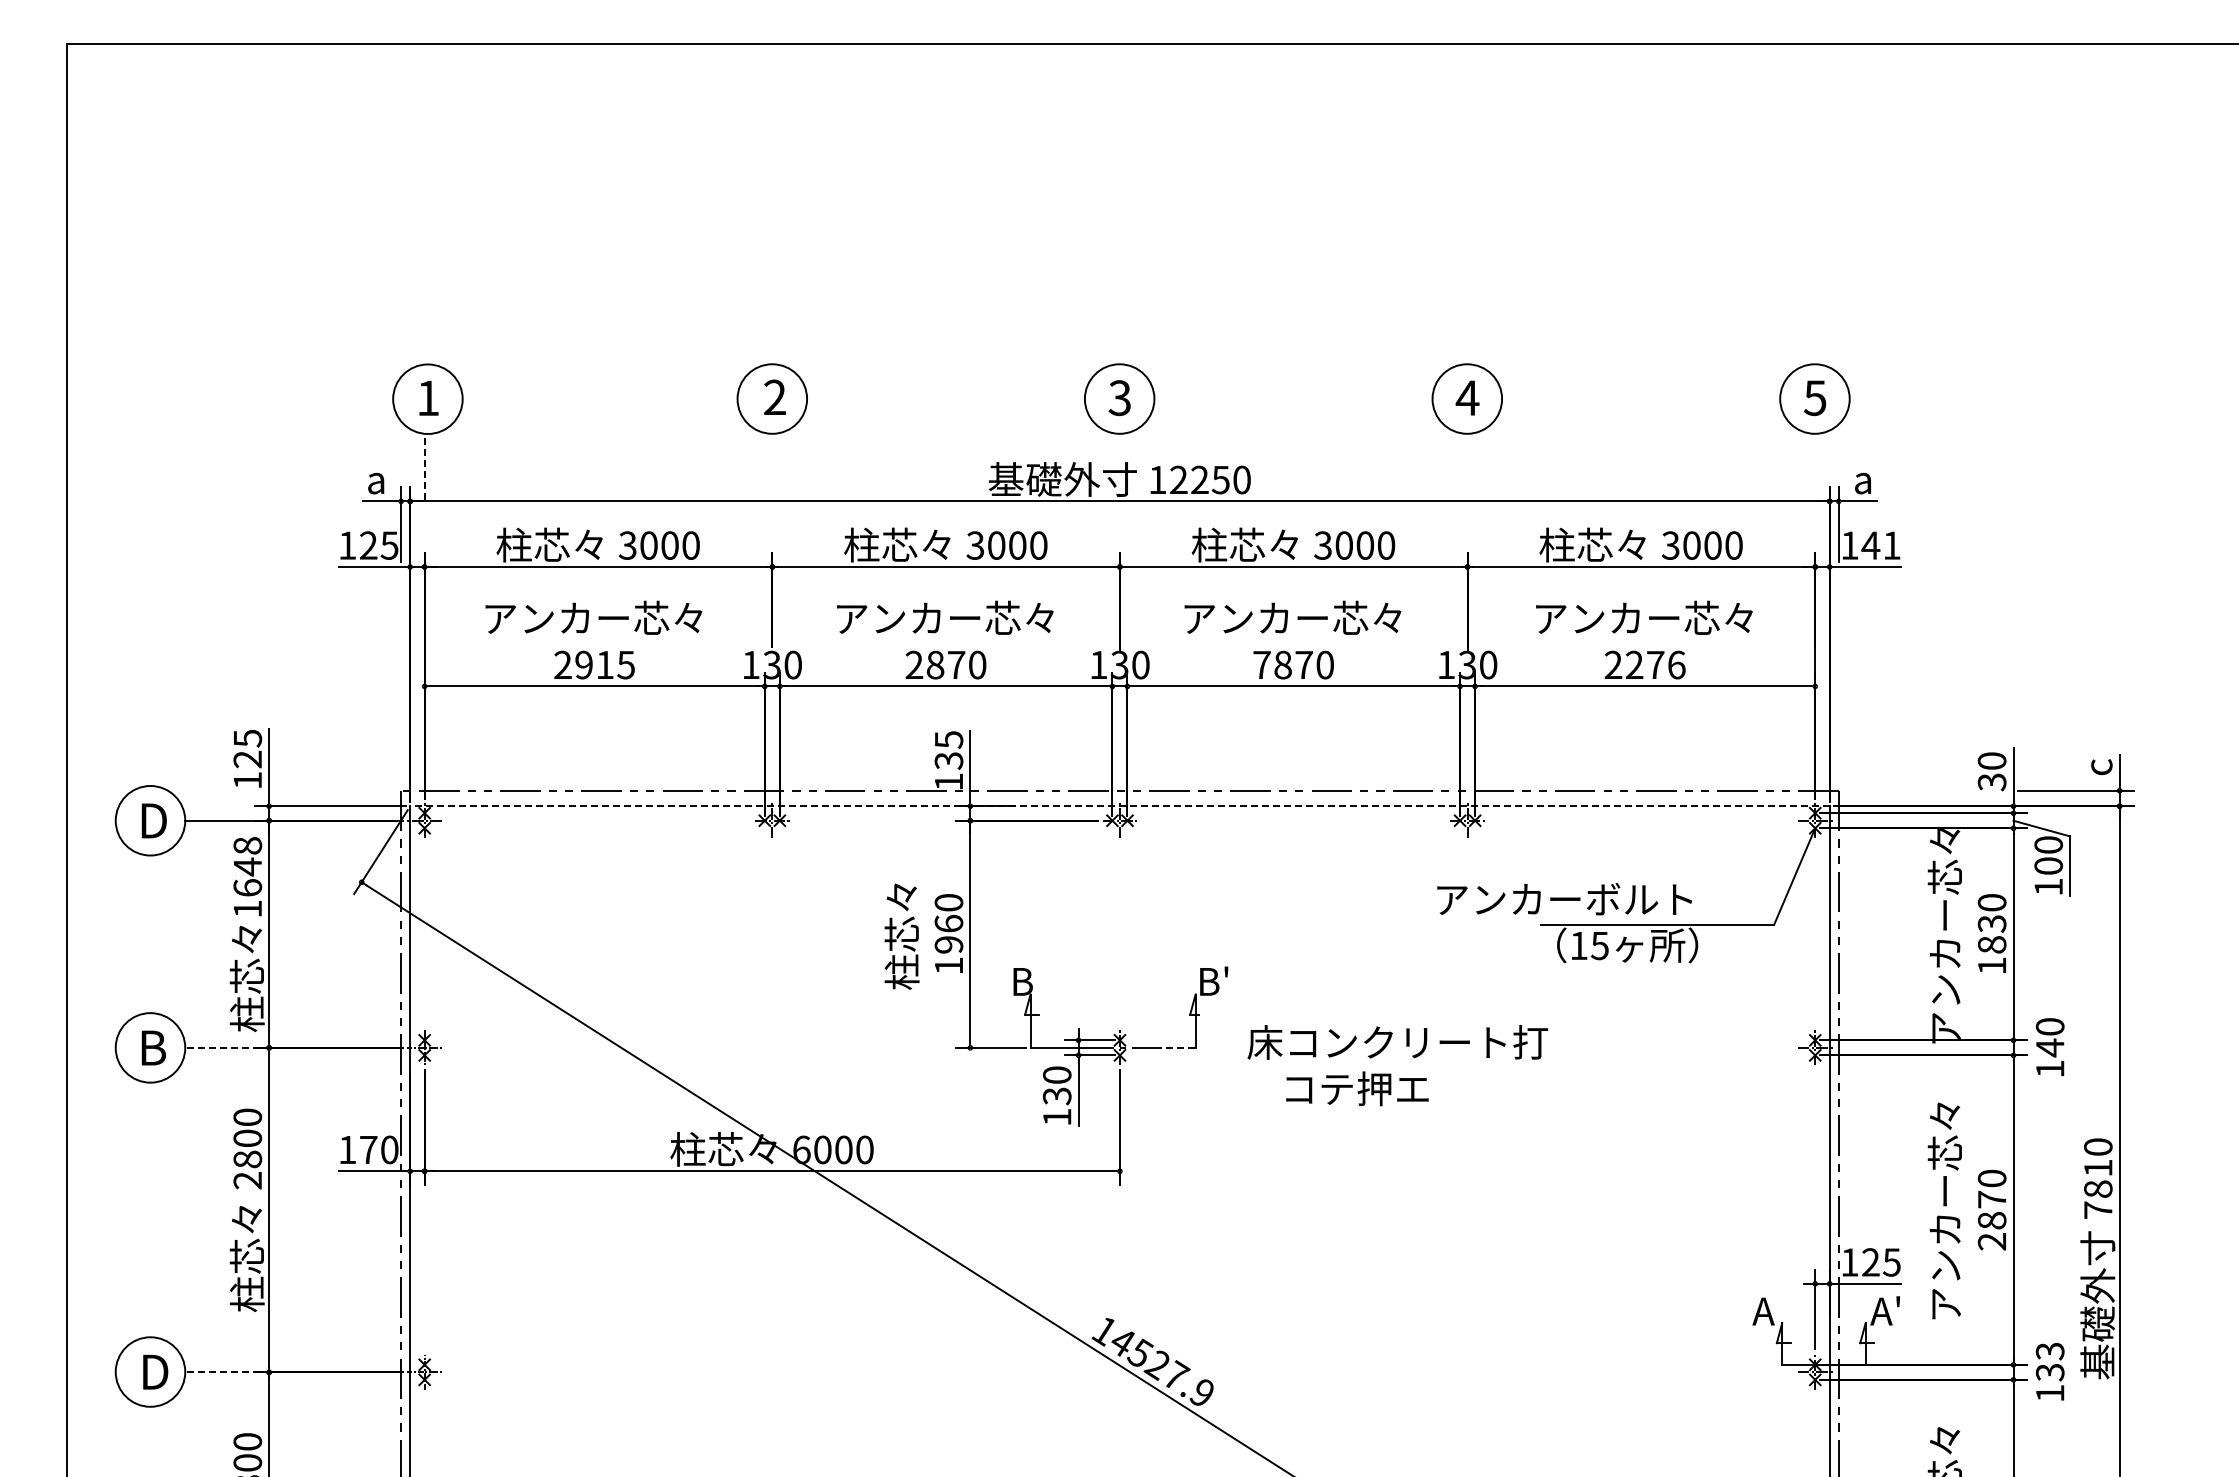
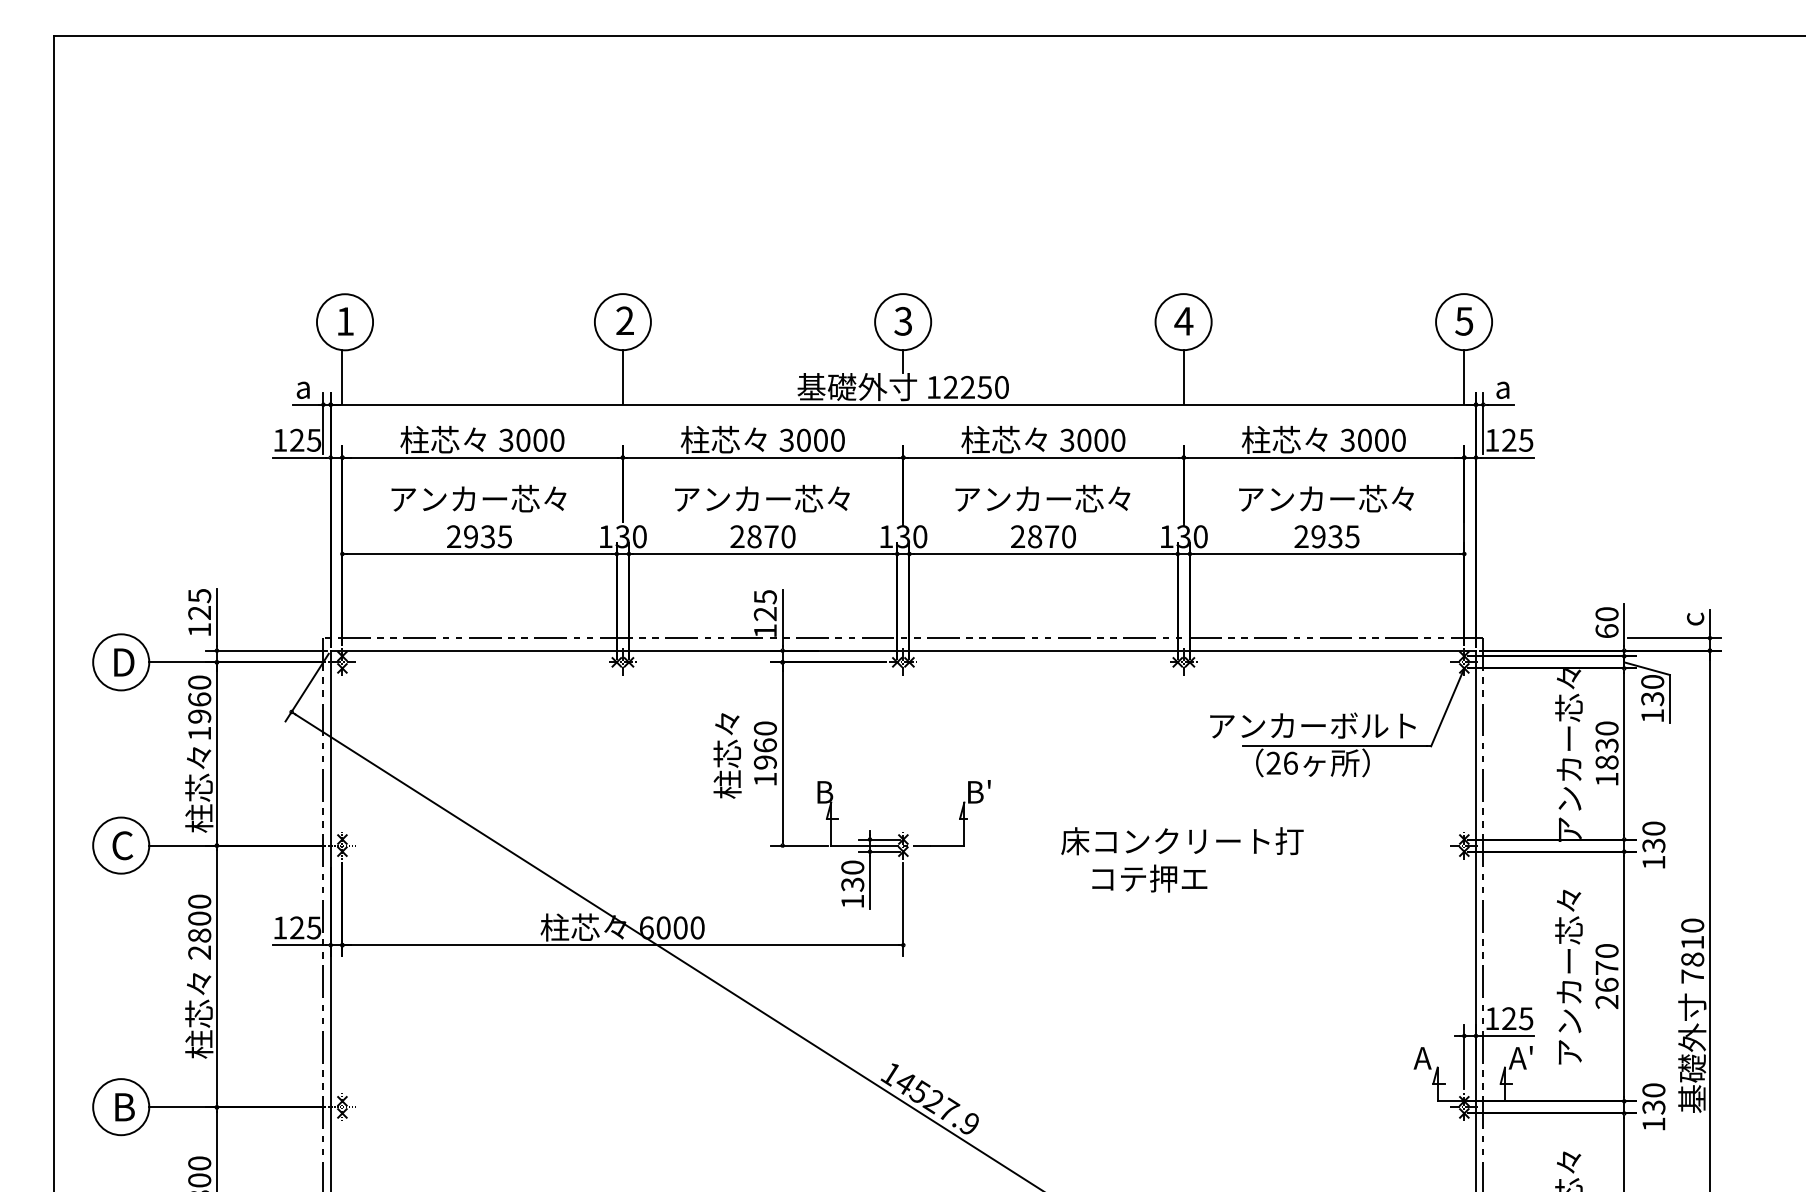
line: (1119, 447) -> (903, 361), added
line: (424, 466) -> (342, 376), dashed -> solid
line: (772, 466) -> (623, 376), added
line: (1467, 466) -> (1183, 376), added
line: (1815, 466) -> (1464, 376), added
text: (1880, 545) -> (1516, 440), 141 -> 125
text: (604, 664) -> (487, 536), 2915 -> 2935
text: (1261, 664) -> (1017, 536), 7870 -> 2870
text: (1655, 664) -> (1335, 536), 2276 -> 2935
text: (949, 760) -> (765, 613), 135 -> 125
text: (1991, 782) -> (1606, 631), 30 -> 60
line: (1119, 806) -> (903, 650), dashed -> solid
text: (247, 866) -> (199, 699), 1648 -> 1960
text: (2048, 866) -> (1652, 699), 100 -> 130
text: (1564, 899) -> (1312, 725), moved
text: (1589, 945) -> (1282, 763), 15 -> 26
text: (152, 1047) -> (122, 845), B -> C
line: (221, 1047) -> (178, 845), dashed -> solid
line: (1175, 1047) -> (948, 845), dashed -> solid
text: (2049, 1047) -> (1653, 845), 140 -> 130
text: (1397, 1065) -> (1182, 859), moved
text: (379, 1149) -> (305, 927), 170 -> 125
text: (1991, 1220) -> (1606, 984), 2870 -> 2670
text: (2050, 1351) -> (1654, 1090), 133 -> 130
text: (157, 1371) -> (126, 1106), D -> B
line: (221, 1372) -> (178, 1107), dashed -> solid

